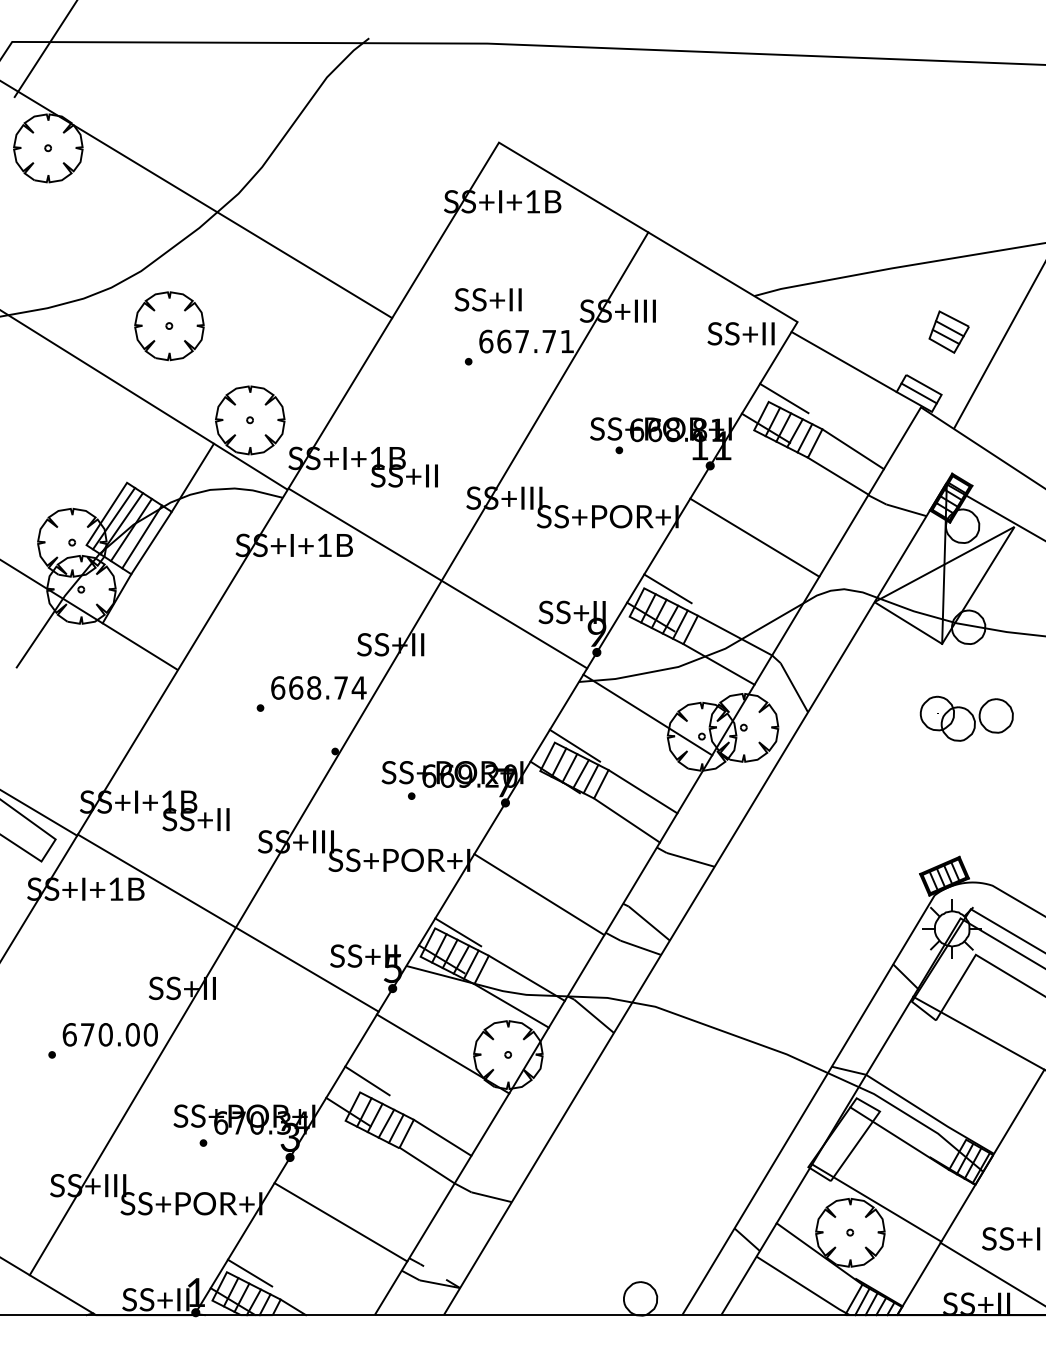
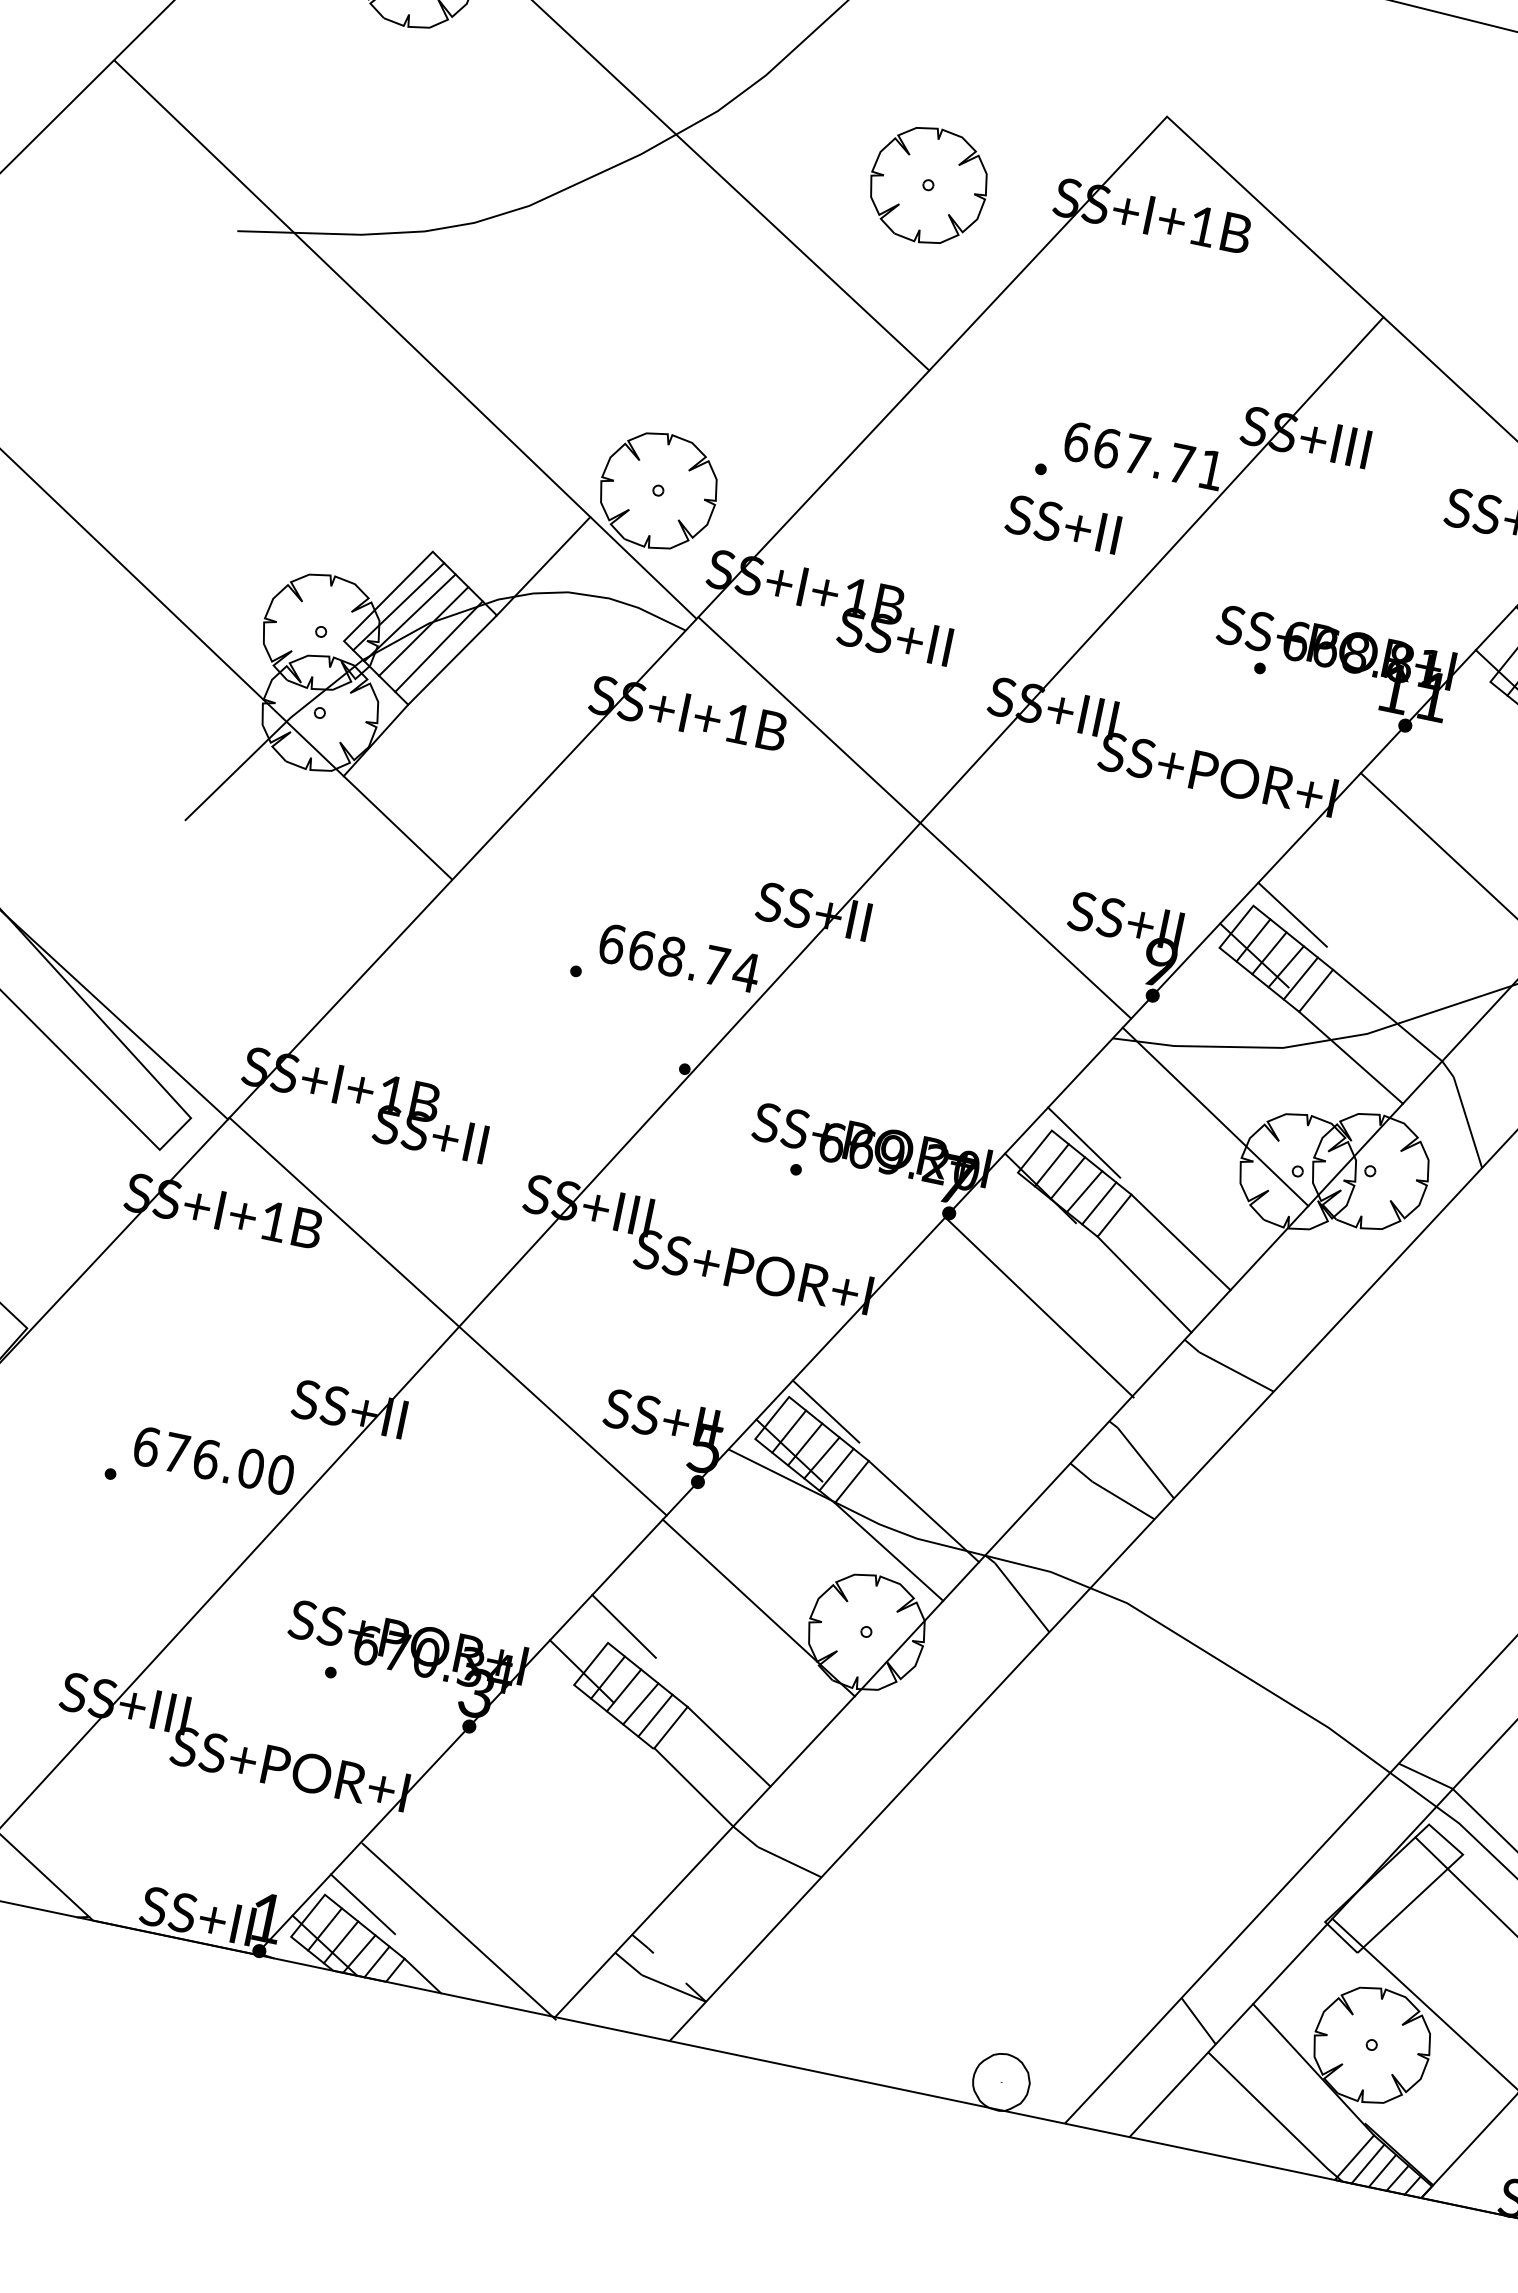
text: (487, 299) -> (1062, 523), moved
part: (169, 326) -> (928, 185), moved
line: (539, 894) -> (1040, 1307), moved
text: (105, 1034) -> (206, 1458), 670.00 -> 676.00
line: (340, 1222) -> (458, 1931), moved

